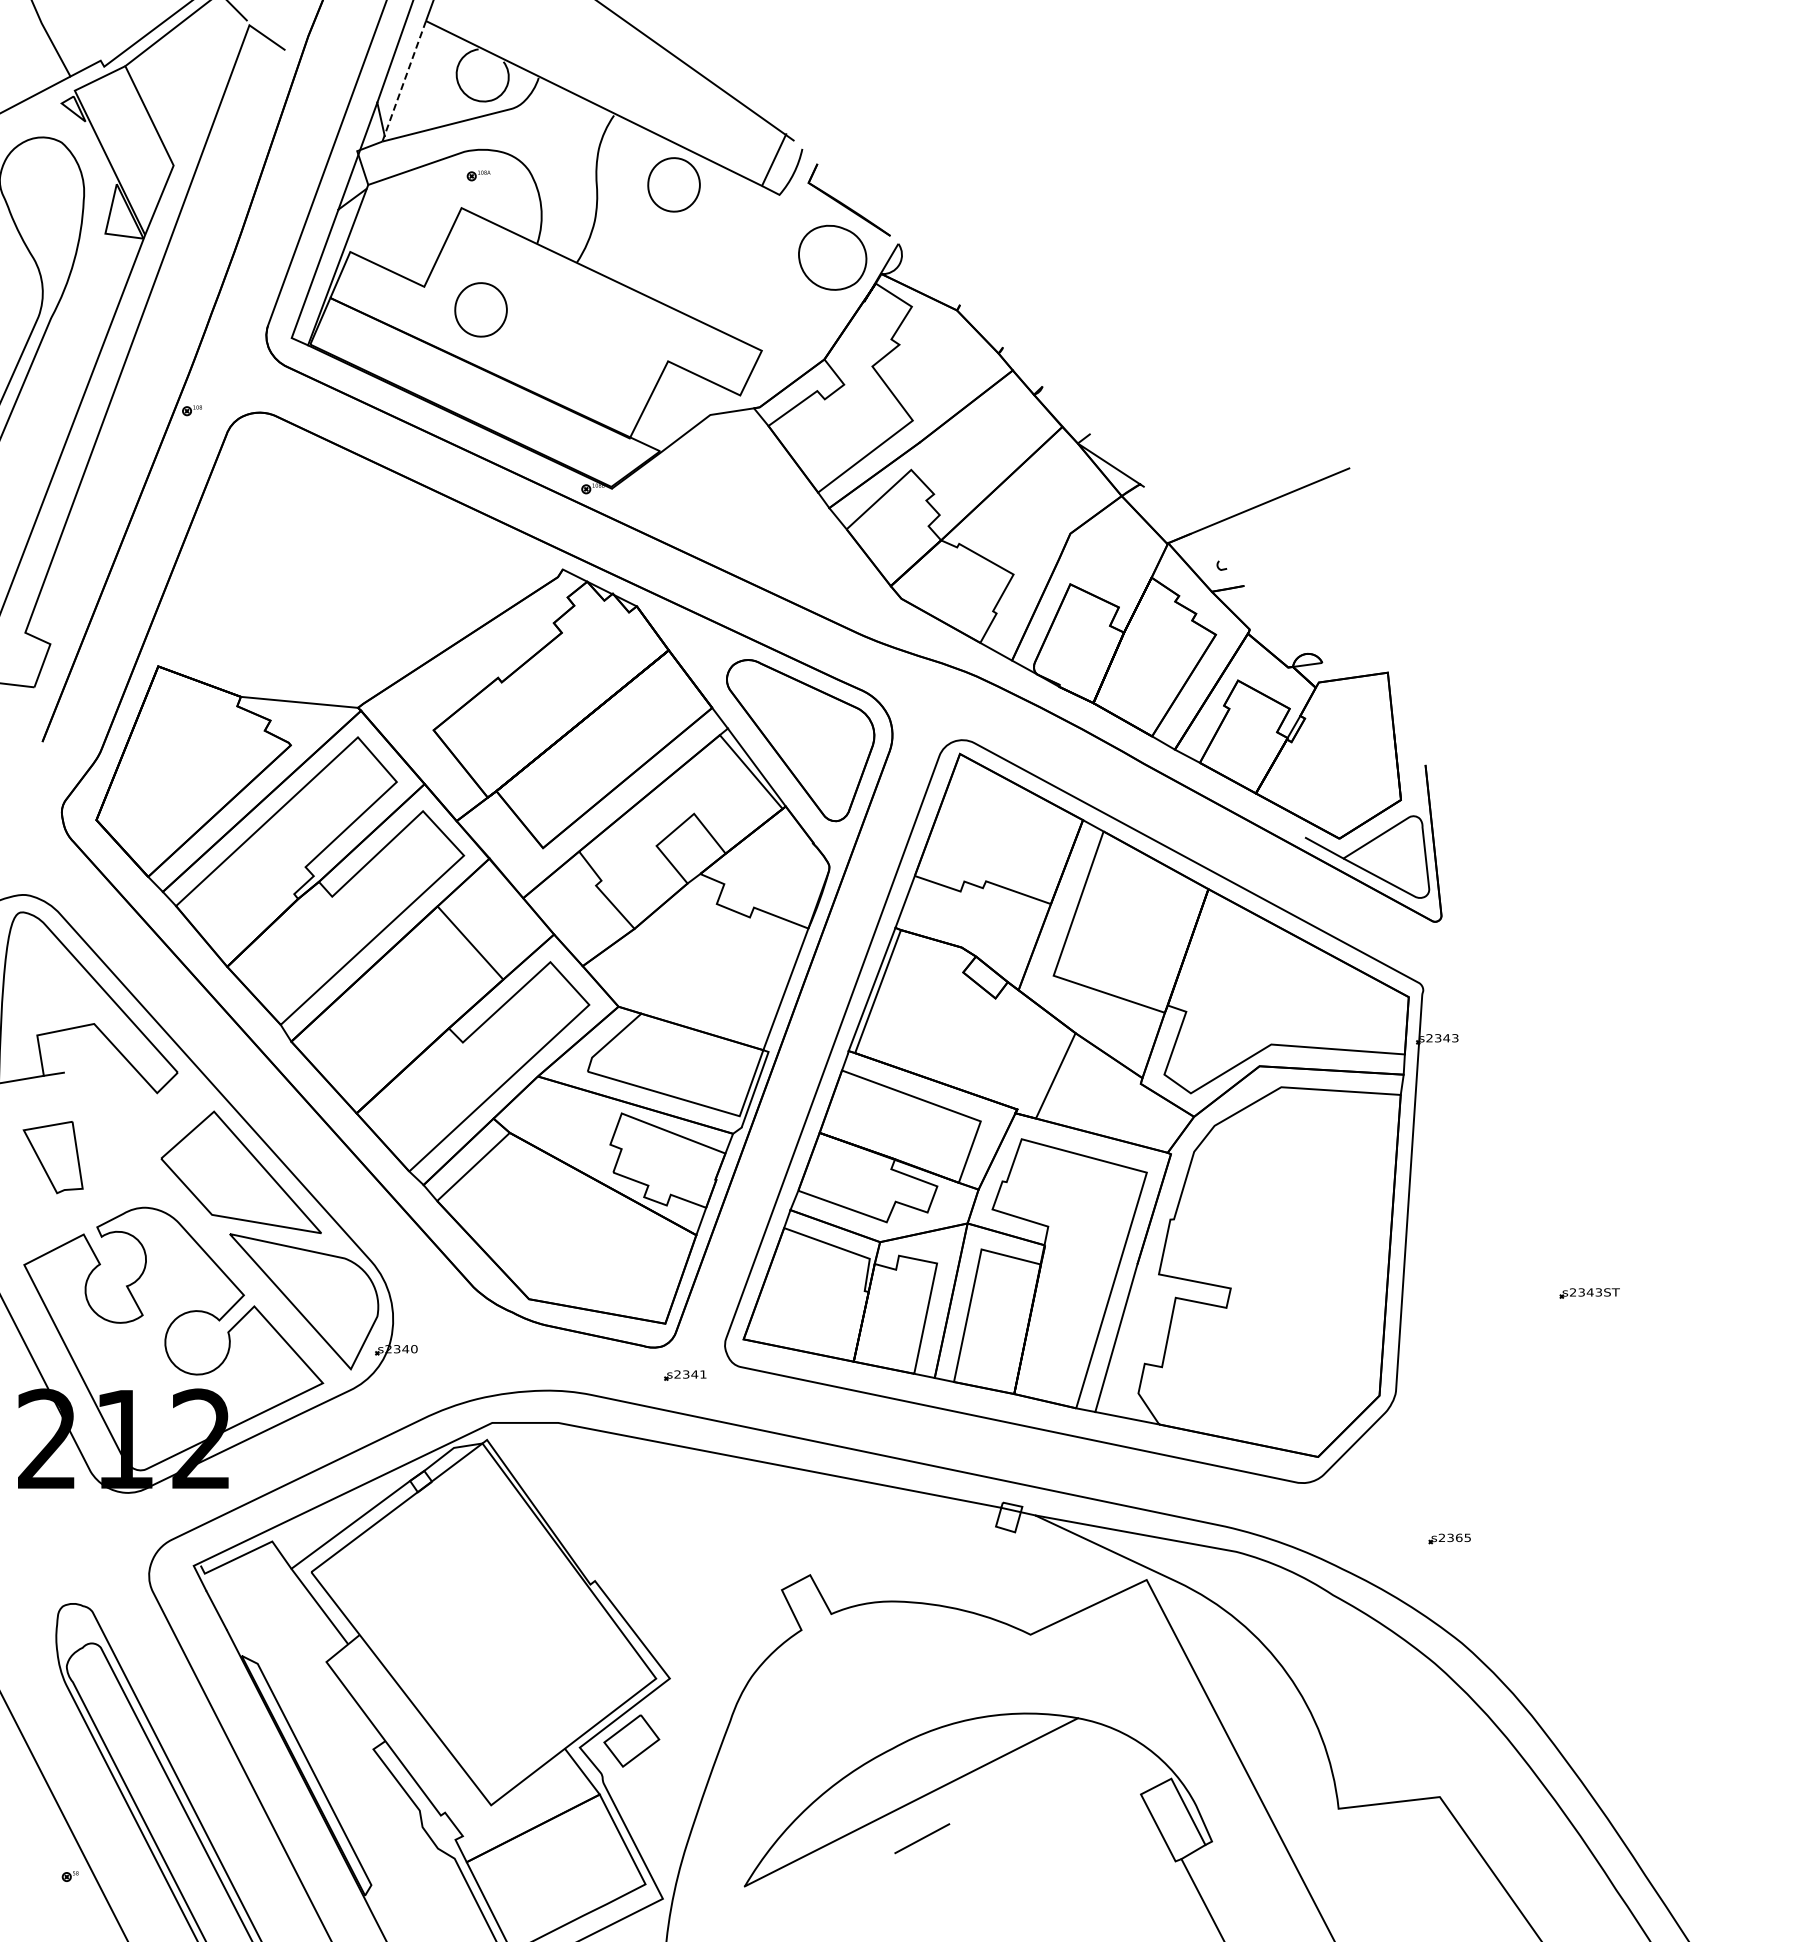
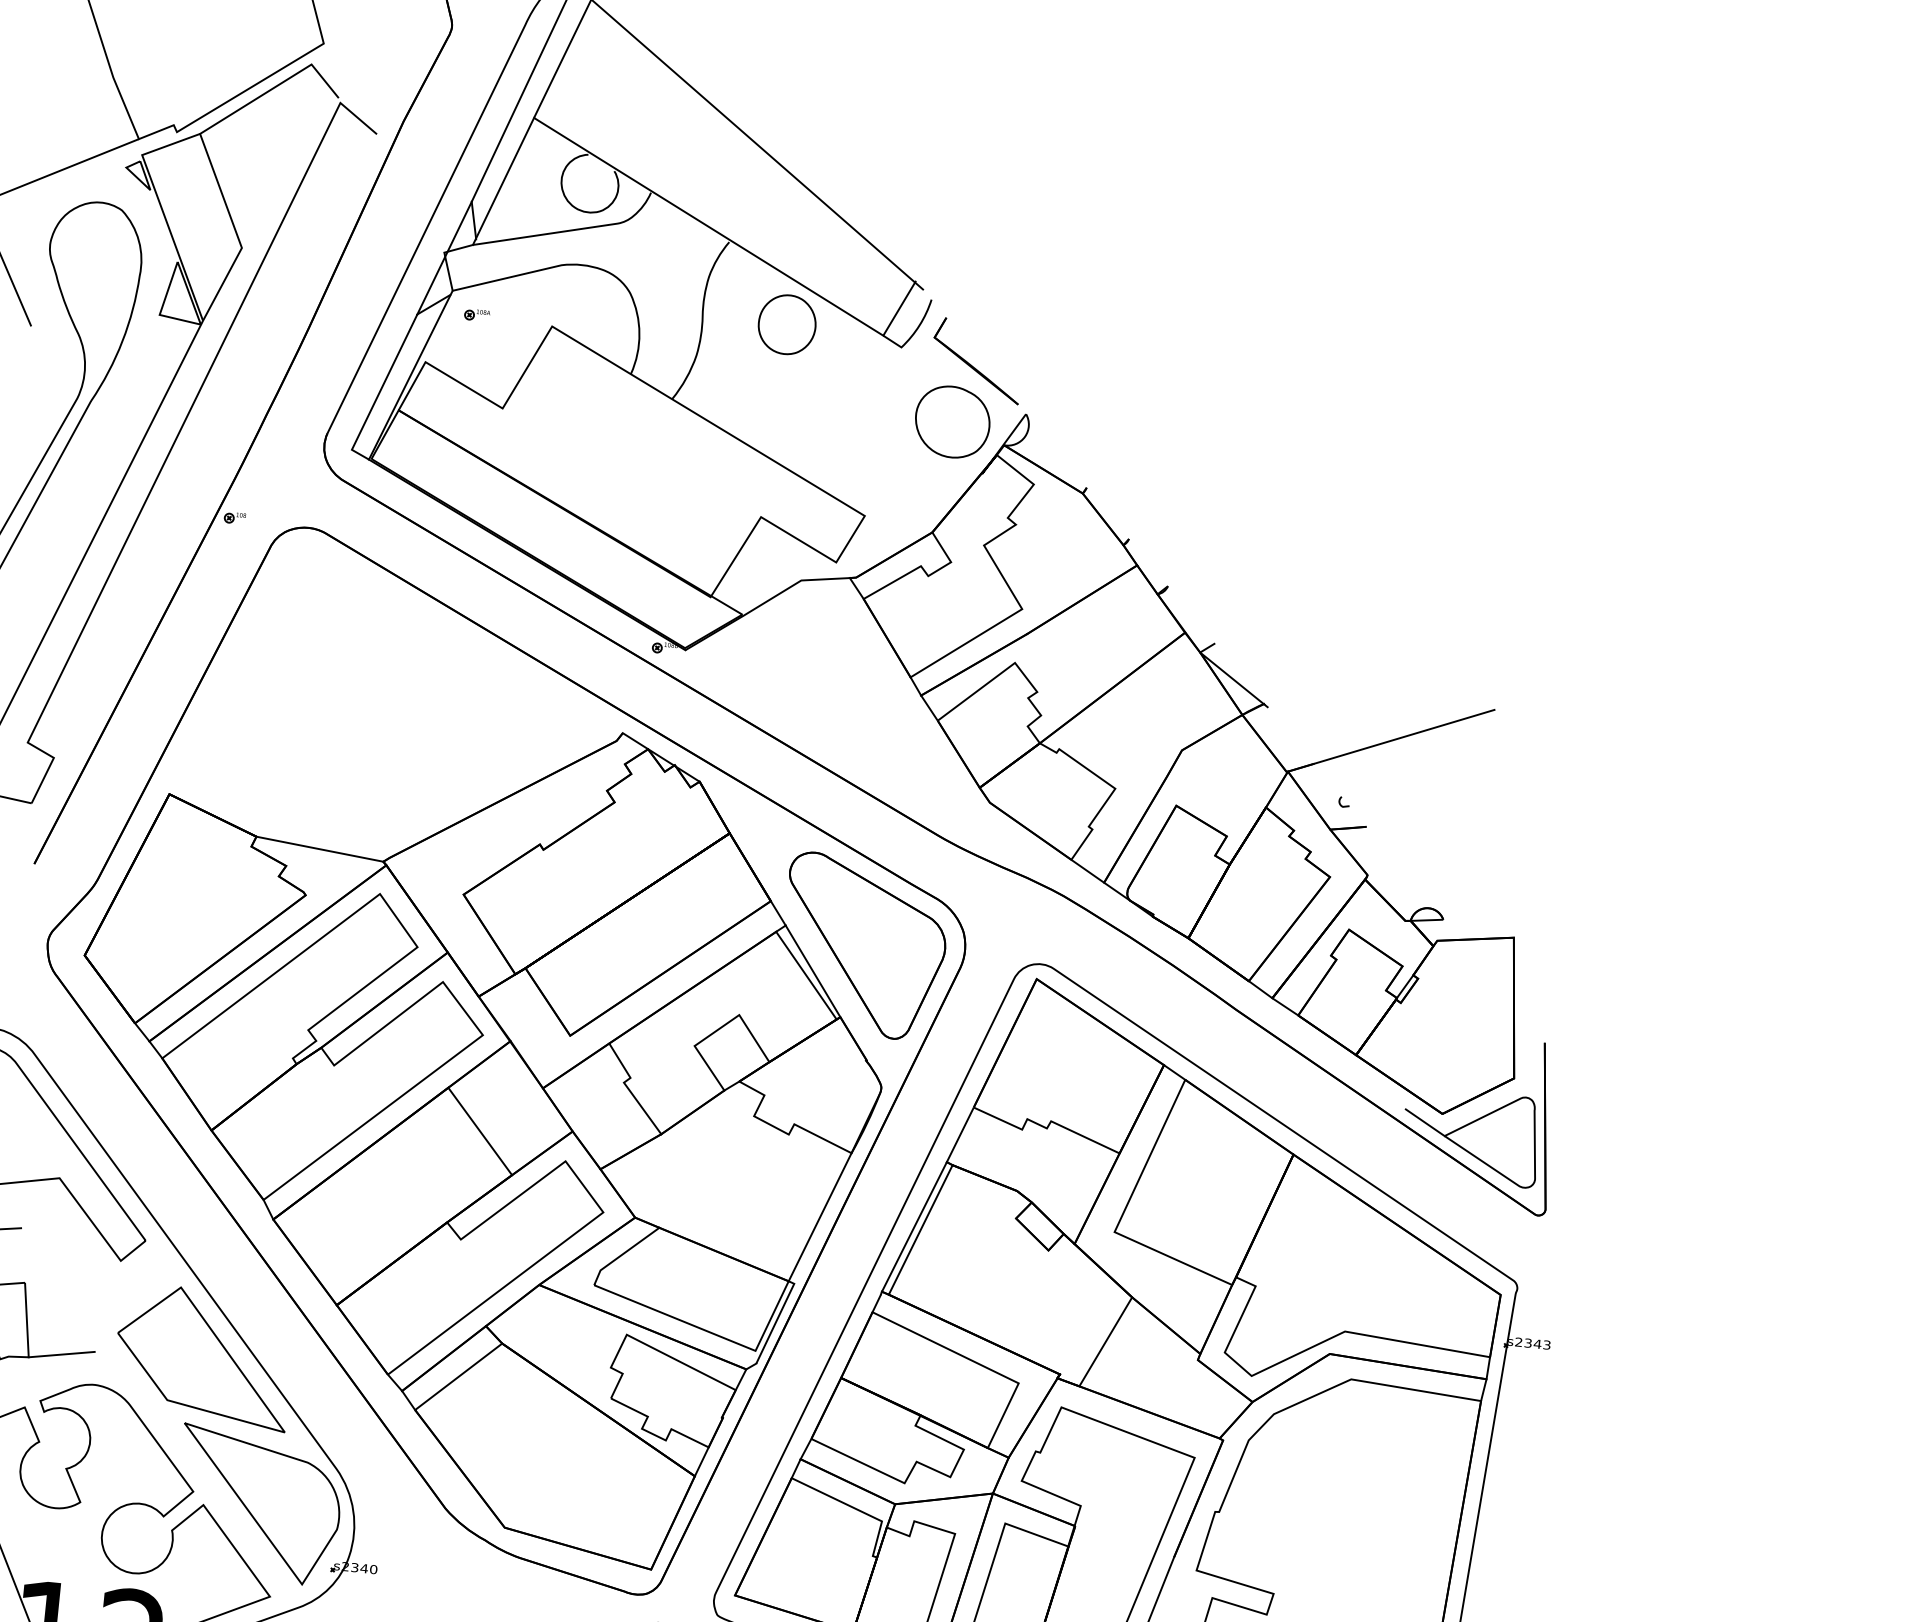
line: (404, 80) -> (503, 180), dashed -> solid
part: (478, 175) -> (477, 314), moved
part: (480, 309) -> (561, 439), removed
line: (111, 1182) -> (60, 1353), added

